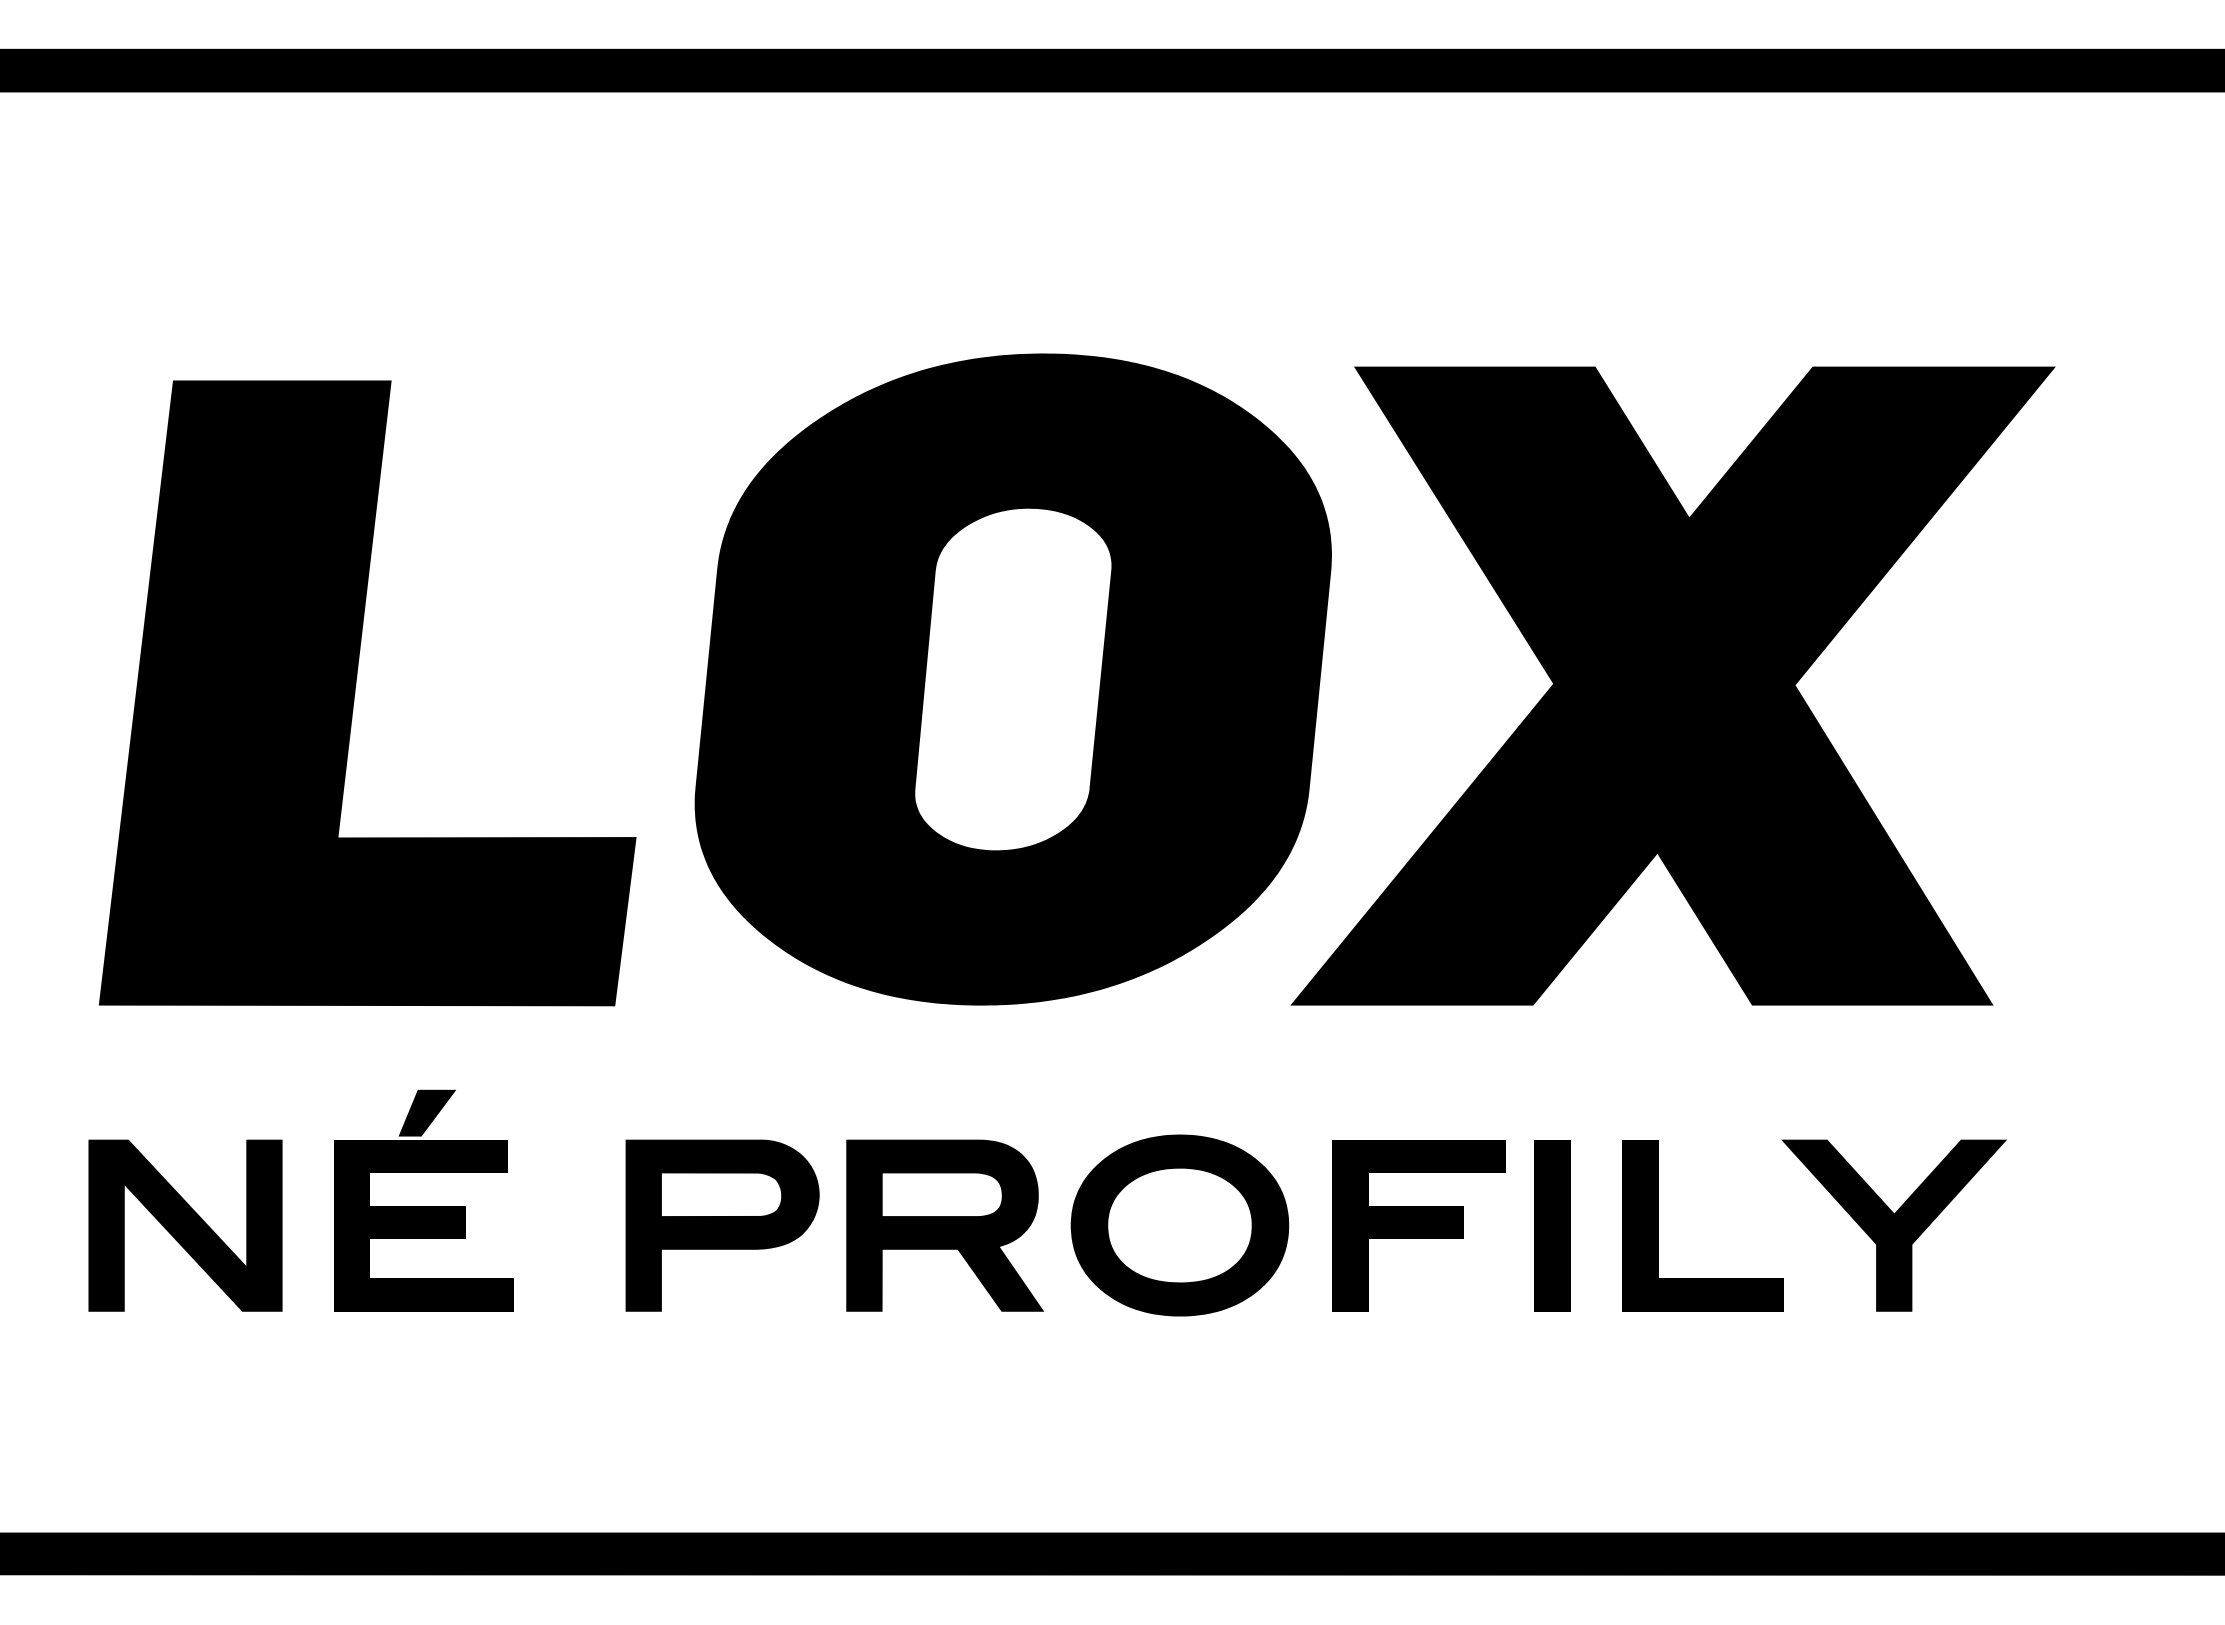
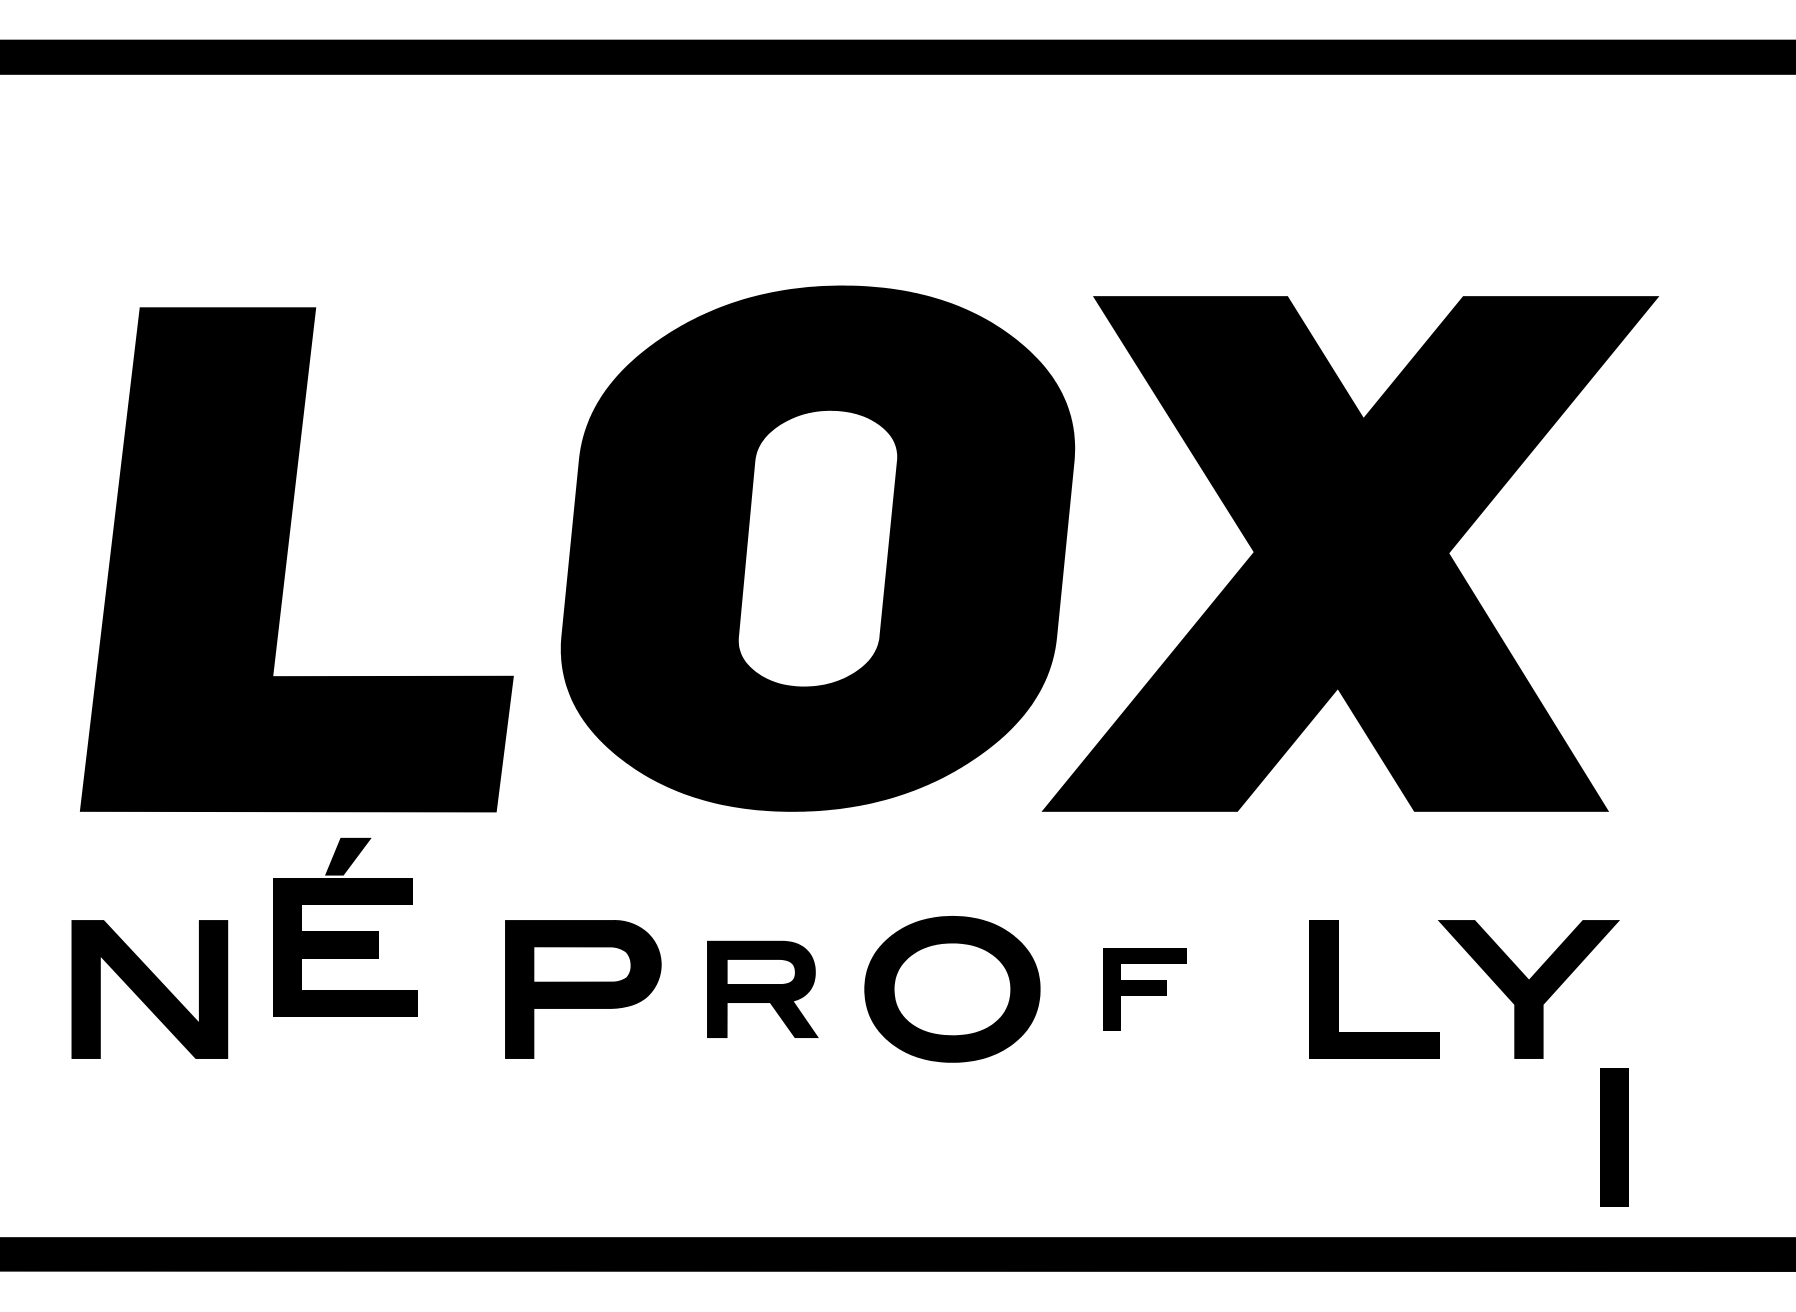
part: (423, 1200) -> (345, 927), moved
part: (944, 1225) -> (762, 989), size x0.7
part: (1418, 1225) -> (1144, 989), size x0.6
part: (1552, 1225) -> (1614, 1137), moved

